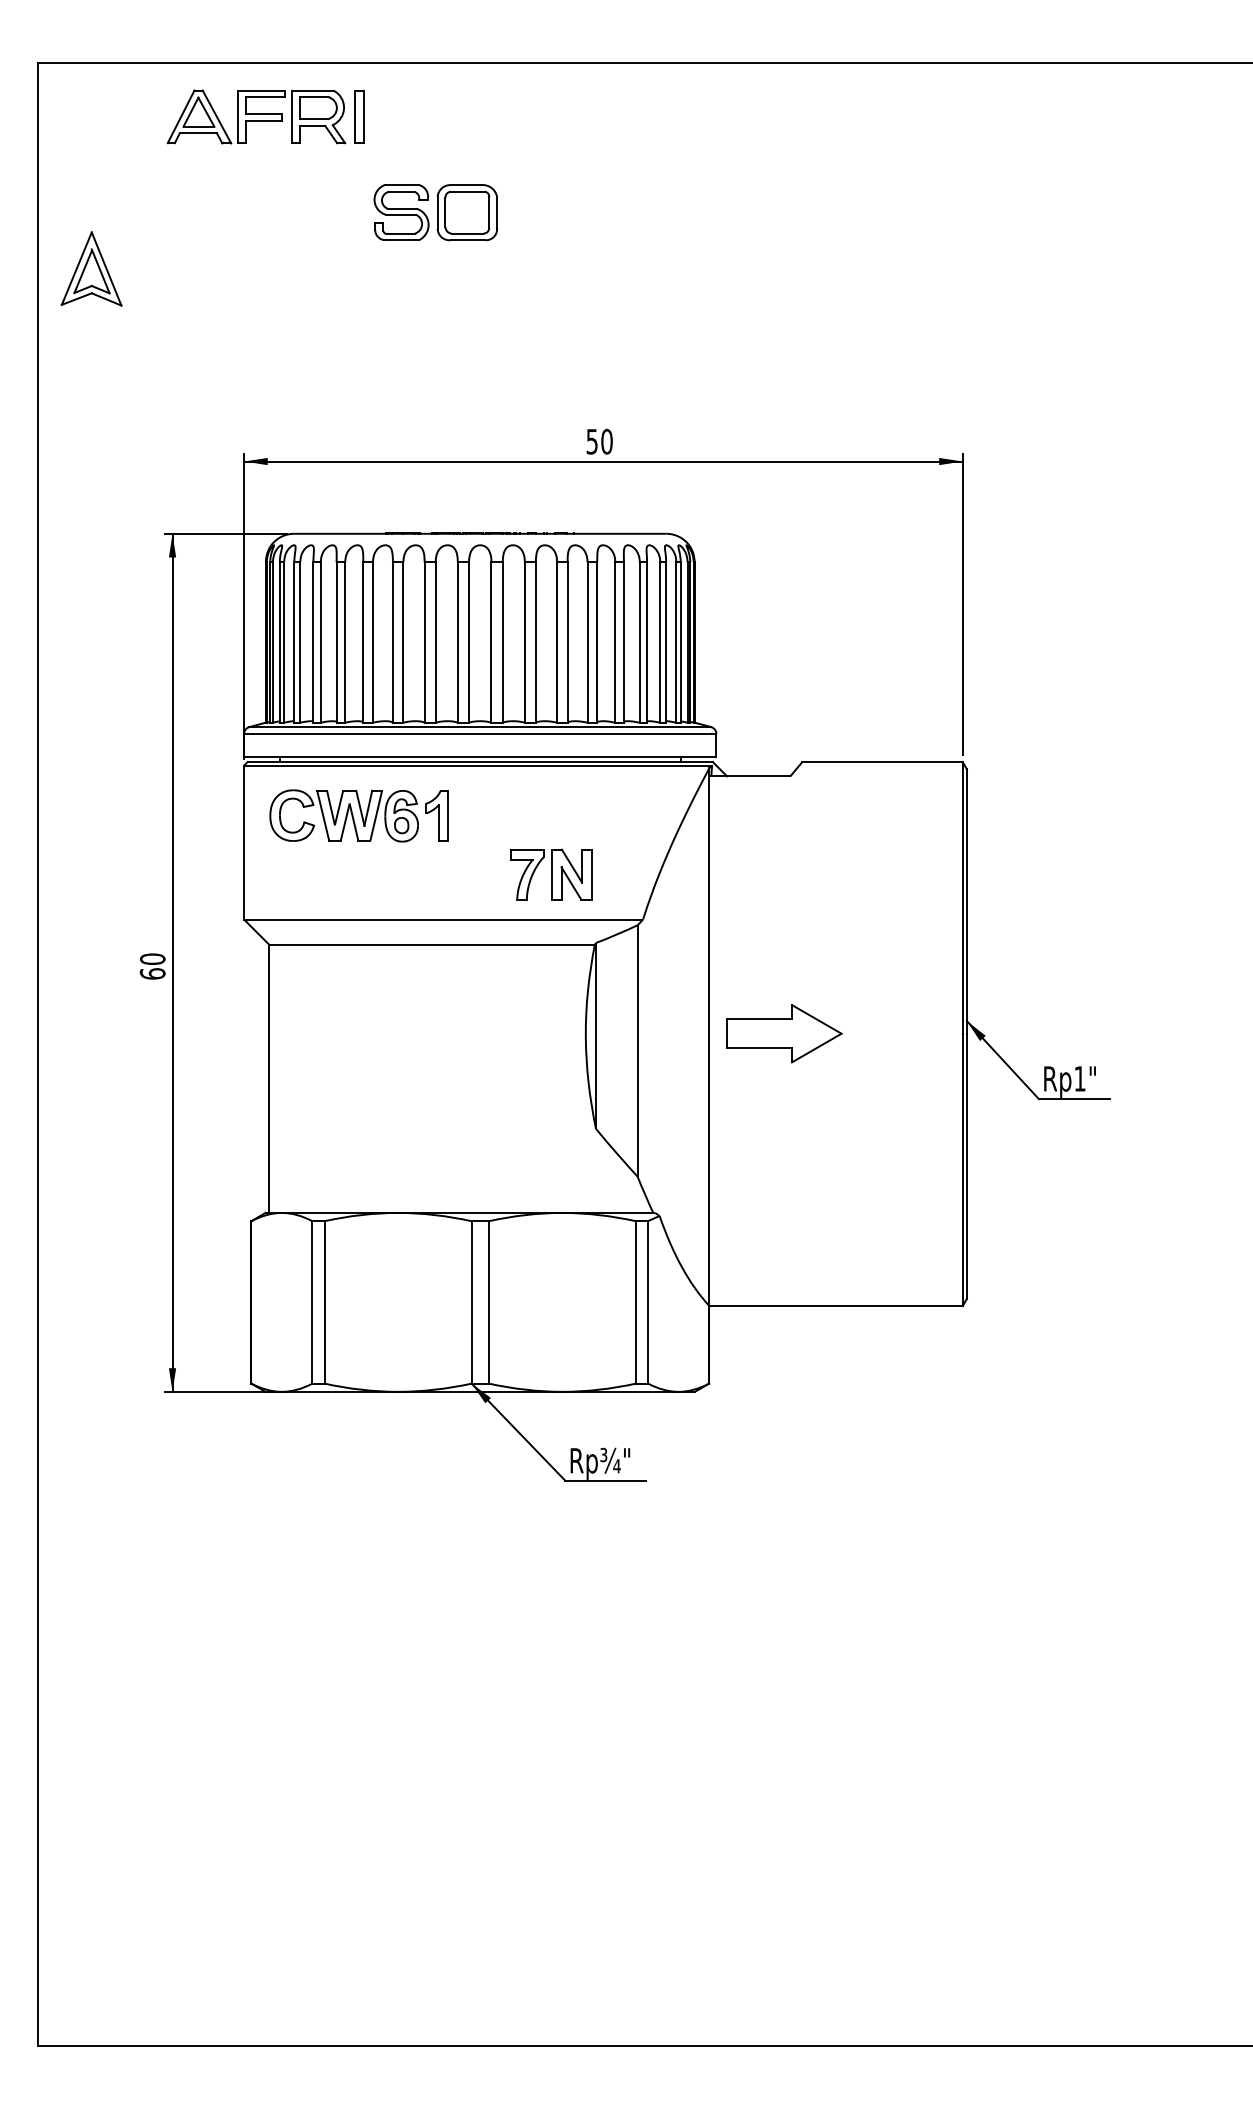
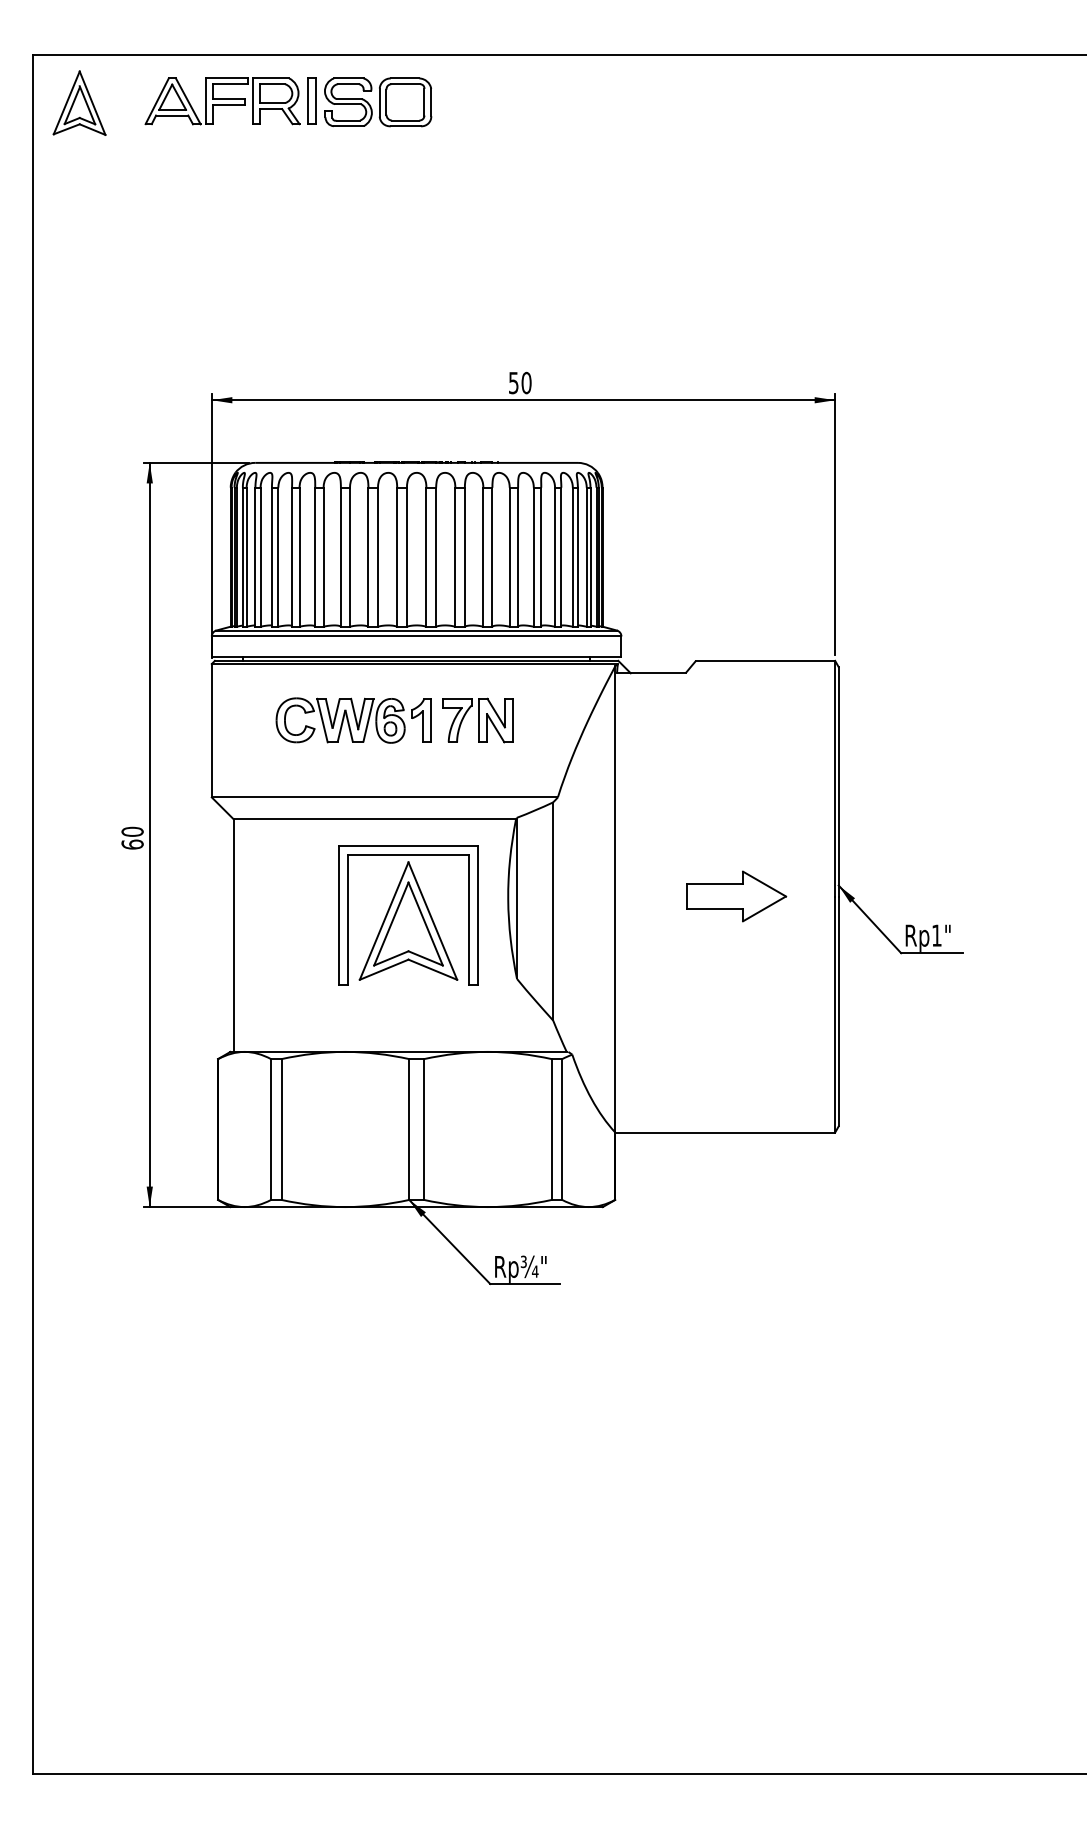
part: (436, 212) -> (378, 102), moved
part: (91, 268) -> (79, 102), moved
part: (359, 815) -> (353, 720), moved
part: (550, 874) -> (477, 720), moved
part: (784, 1033) -> (736, 896), moved
part: (470, 1055) -> (408, 915), added

